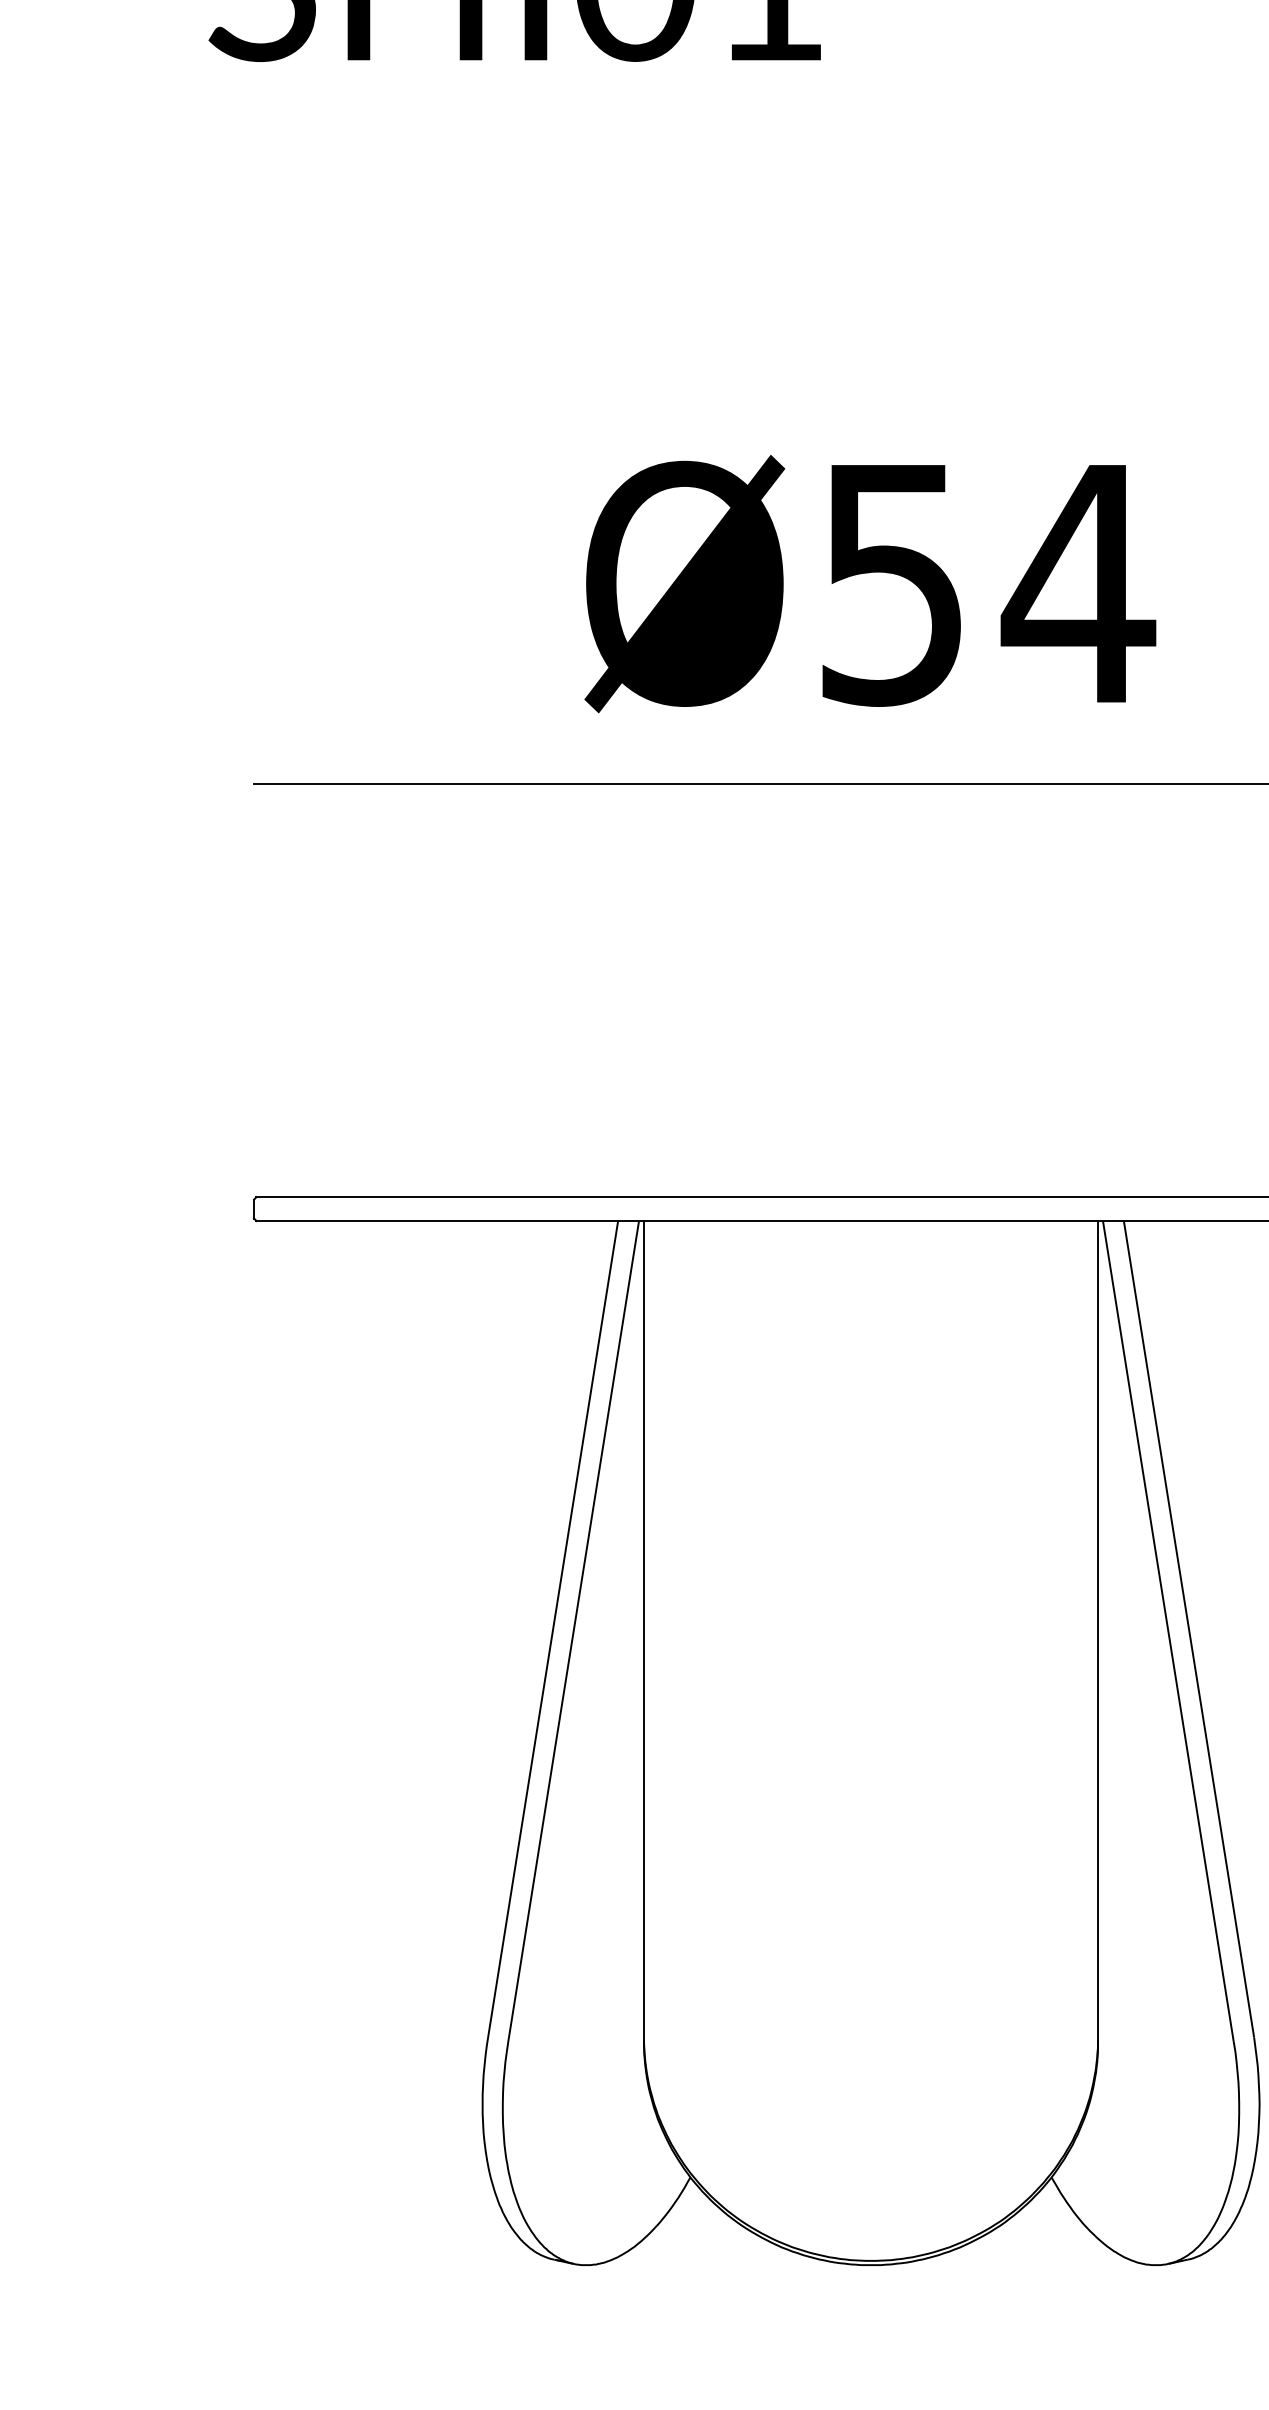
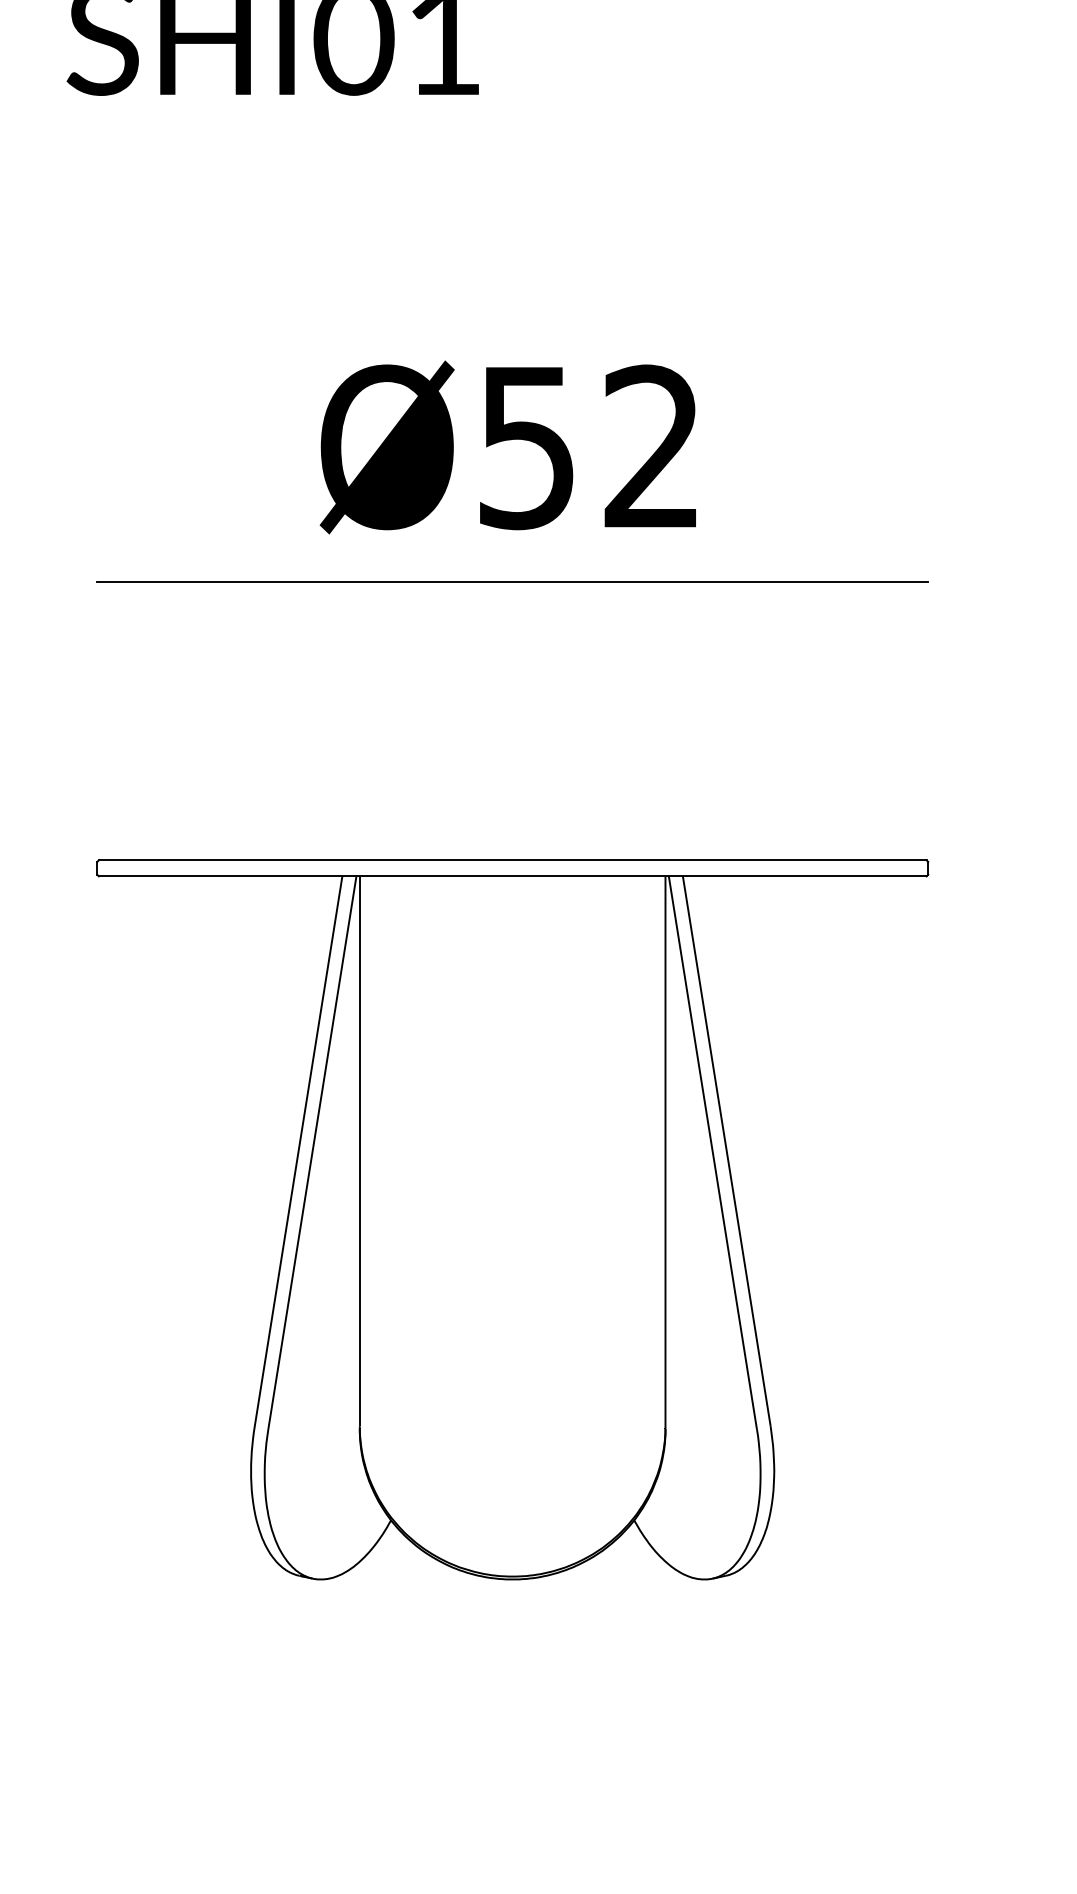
text: (1078, 581) -> (652, 445), Ø54 -> Ø52

